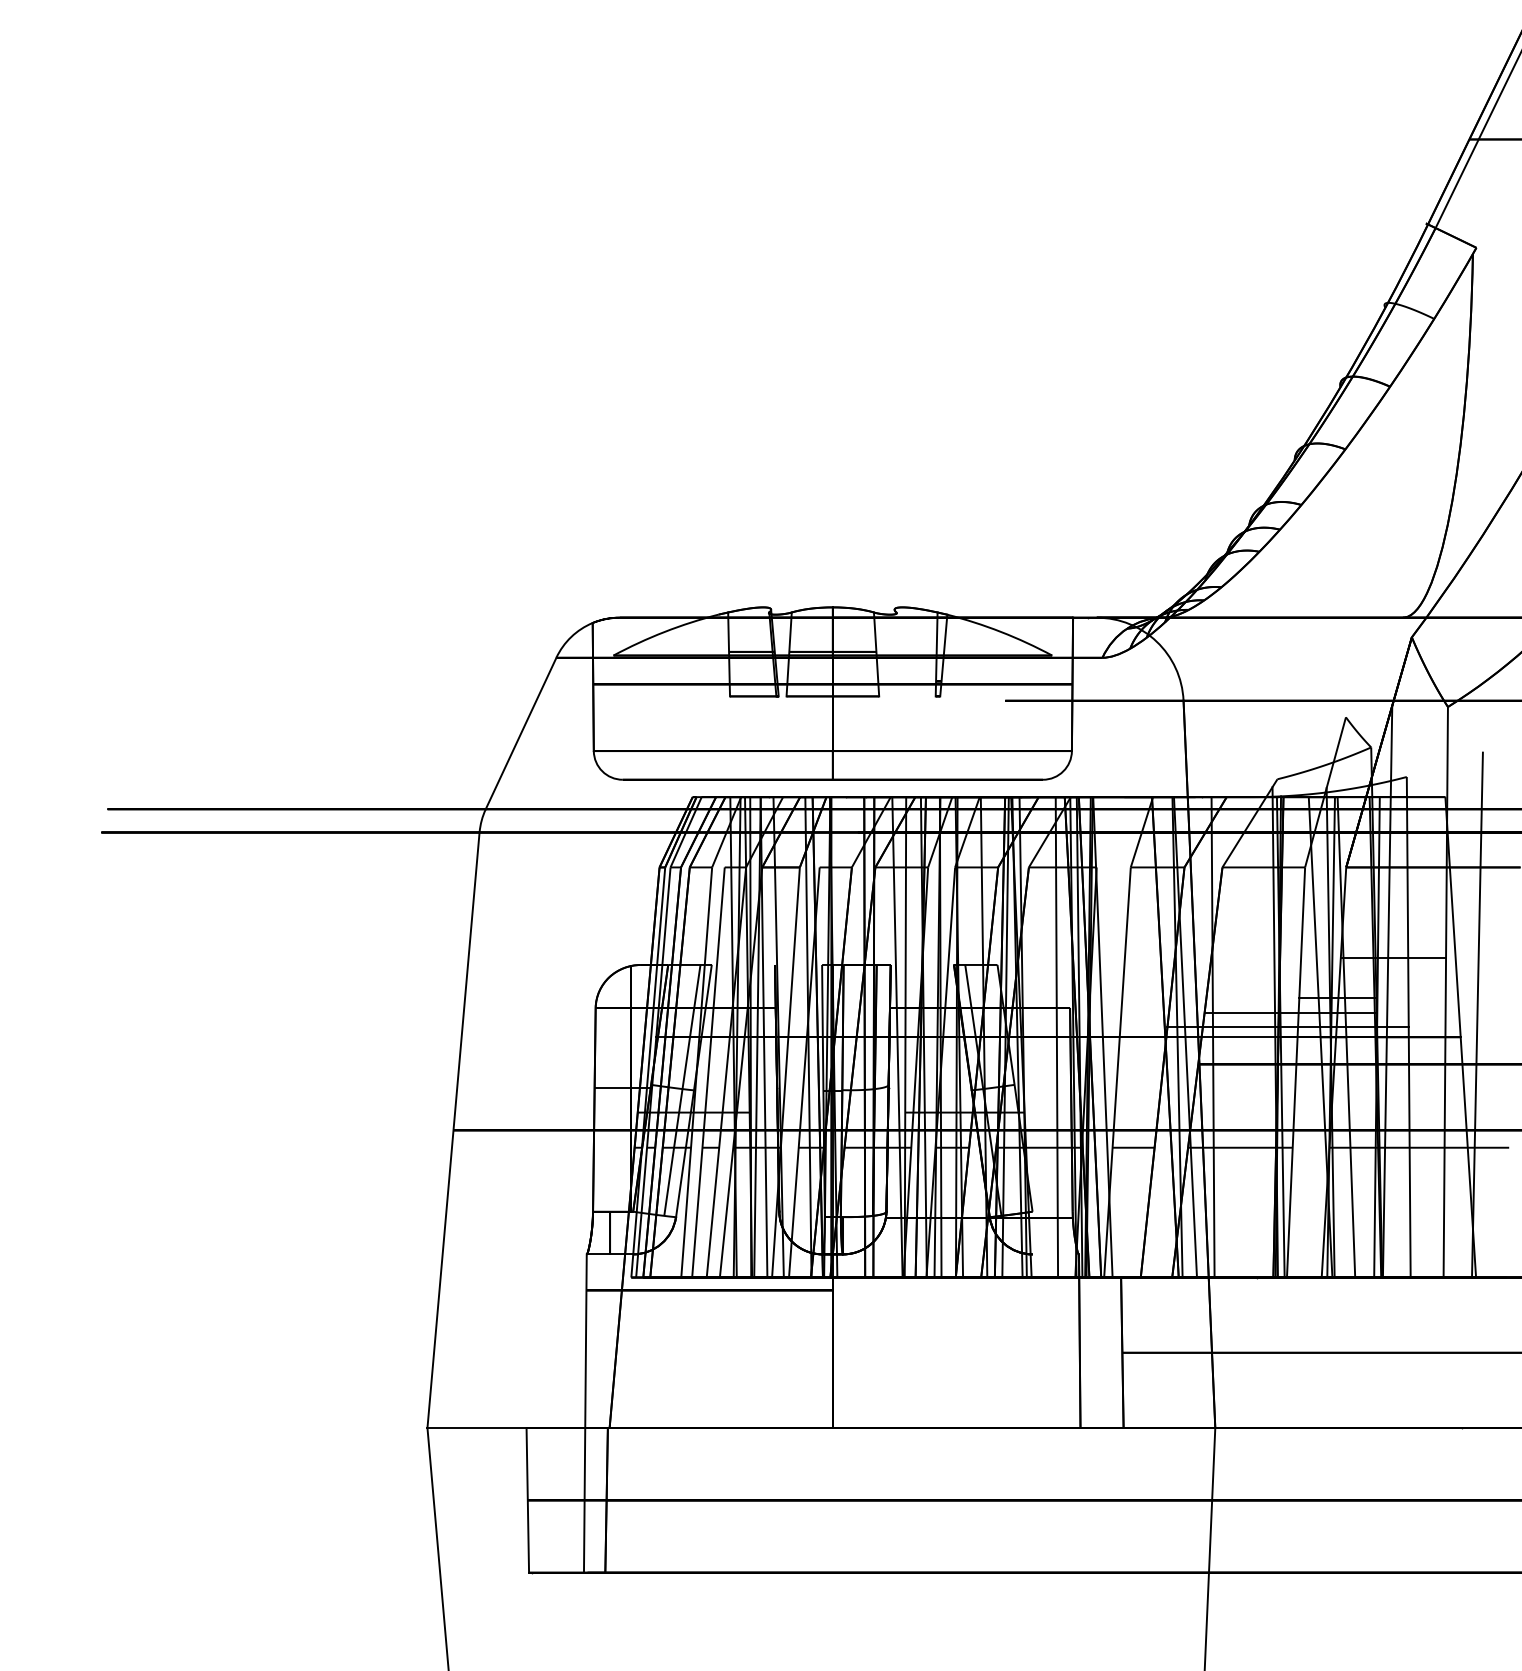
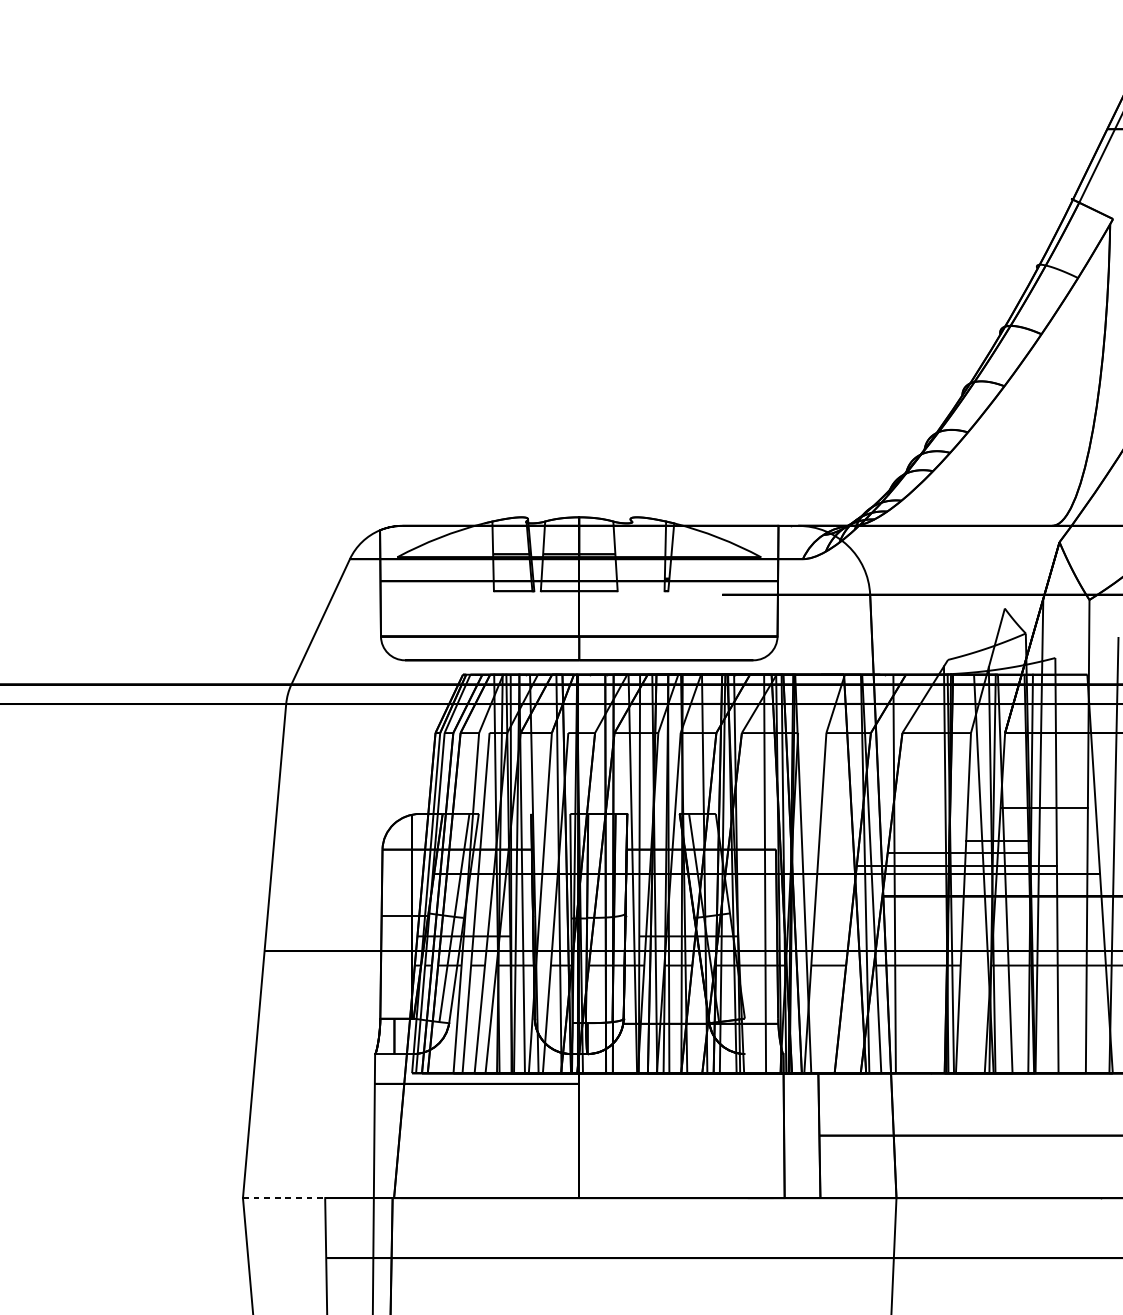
line: (477, 1428) -> (284, 1198), solid -> dashed

